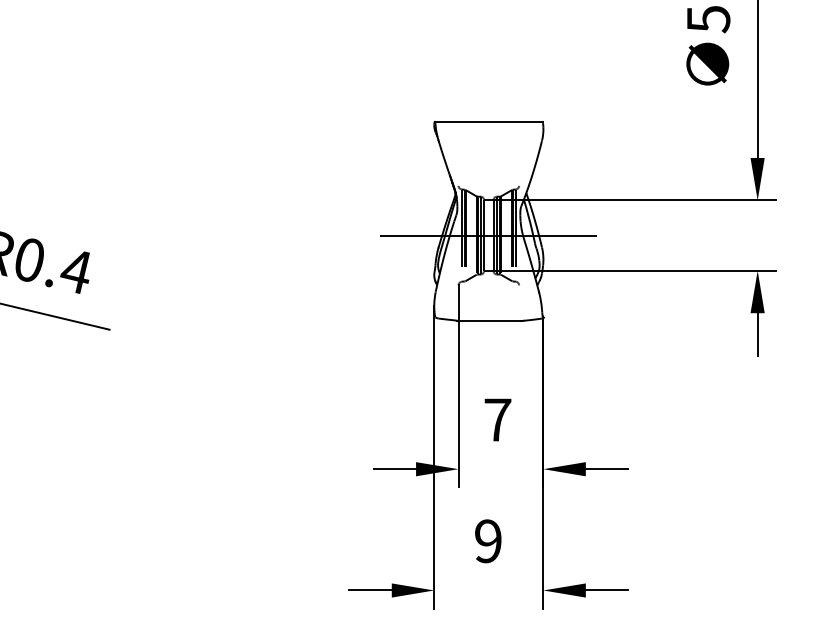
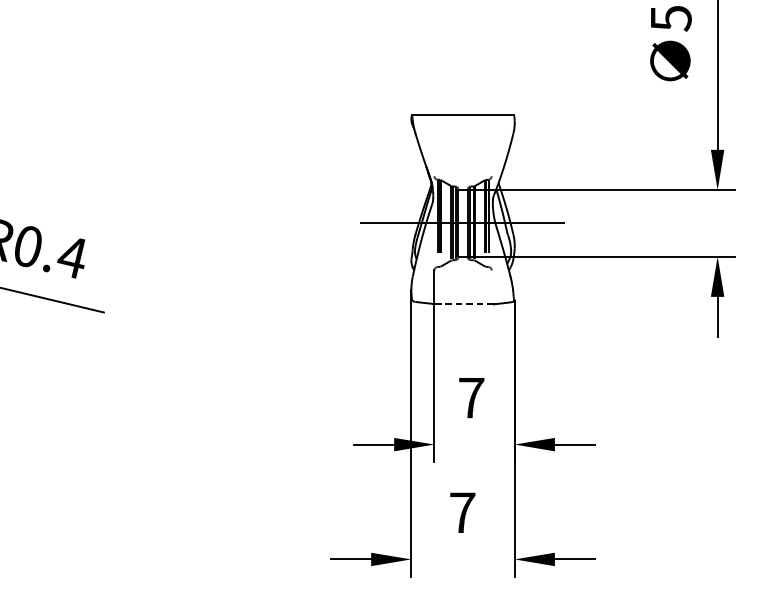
line: (489, 321) -> (463, 304), solid -> dashed
text: (488, 541) -> (462, 513), 9 -> 7

